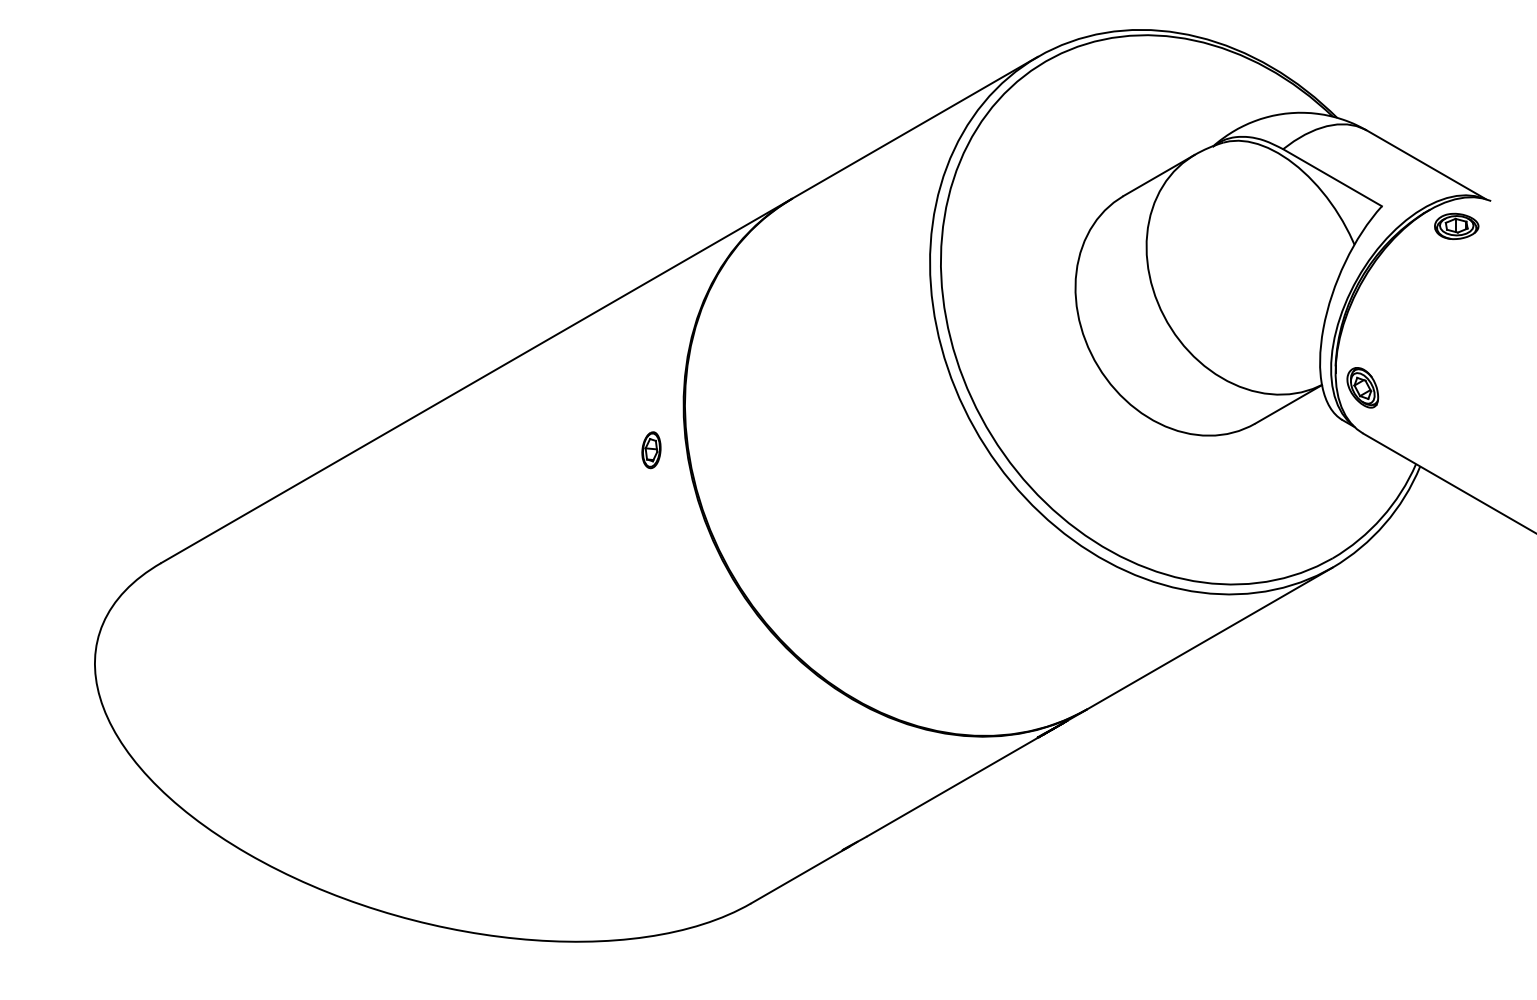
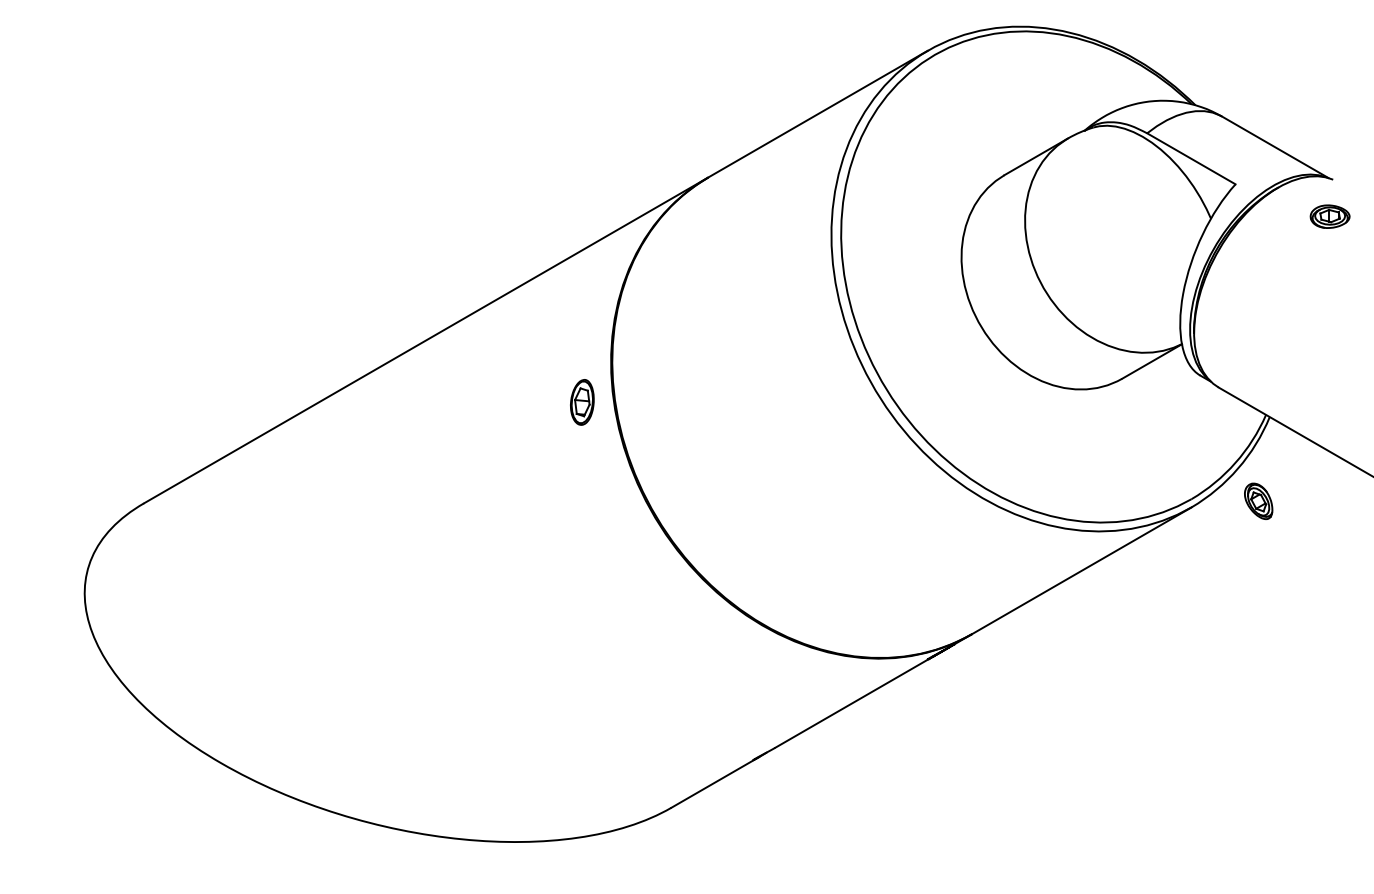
part: (1456, 225) -> (1329, 215), moved
part: (1362, 387) -> (1258, 501), moved
part: (651, 450) -> (582, 402), size x1.4

